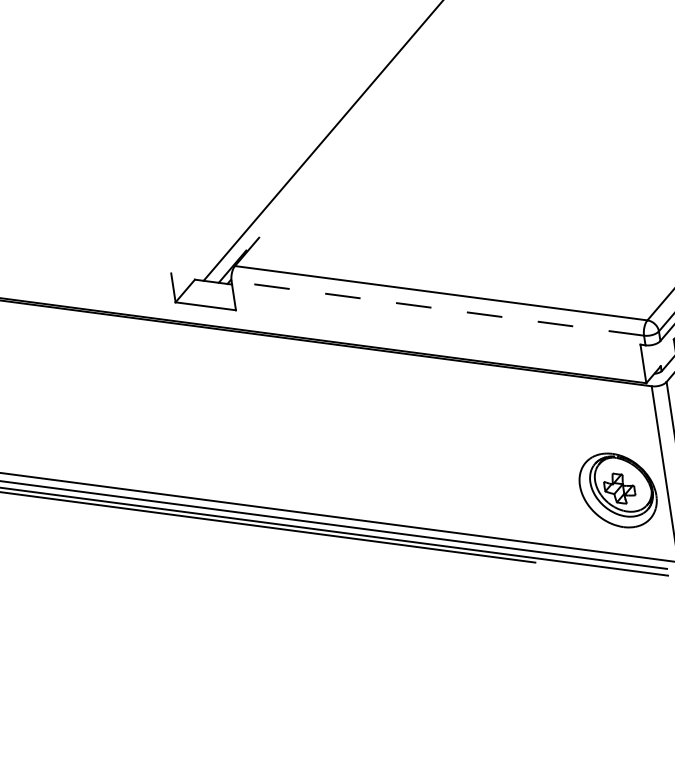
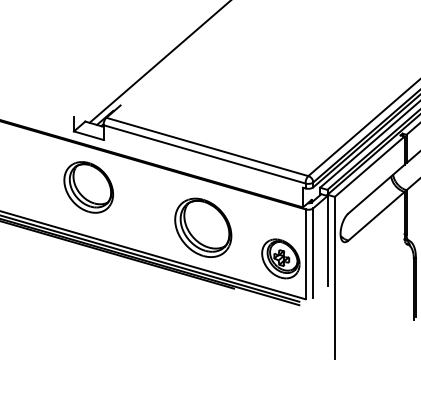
line: (437, 308) -> (204, 154), dashed -> solid
part: (220, 407) -> (88, 187), added
part: (457, 451) -> (203, 227), added

